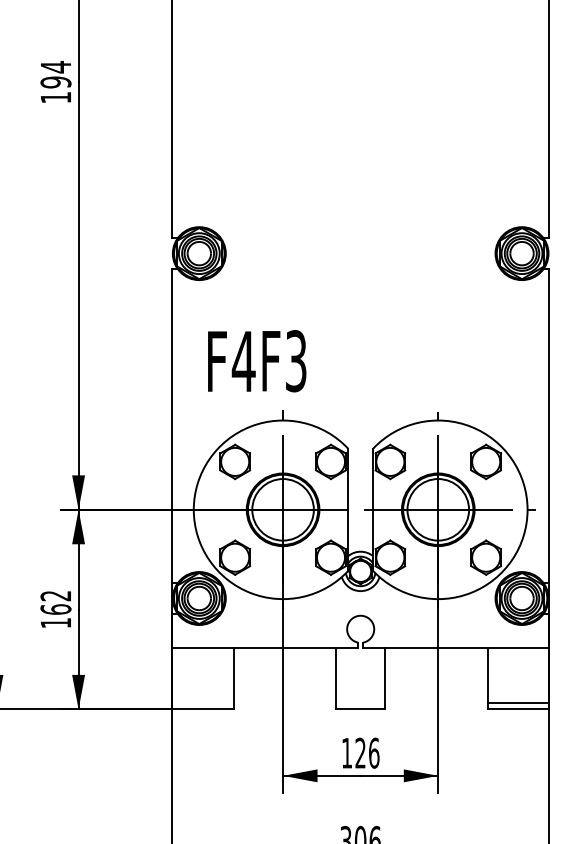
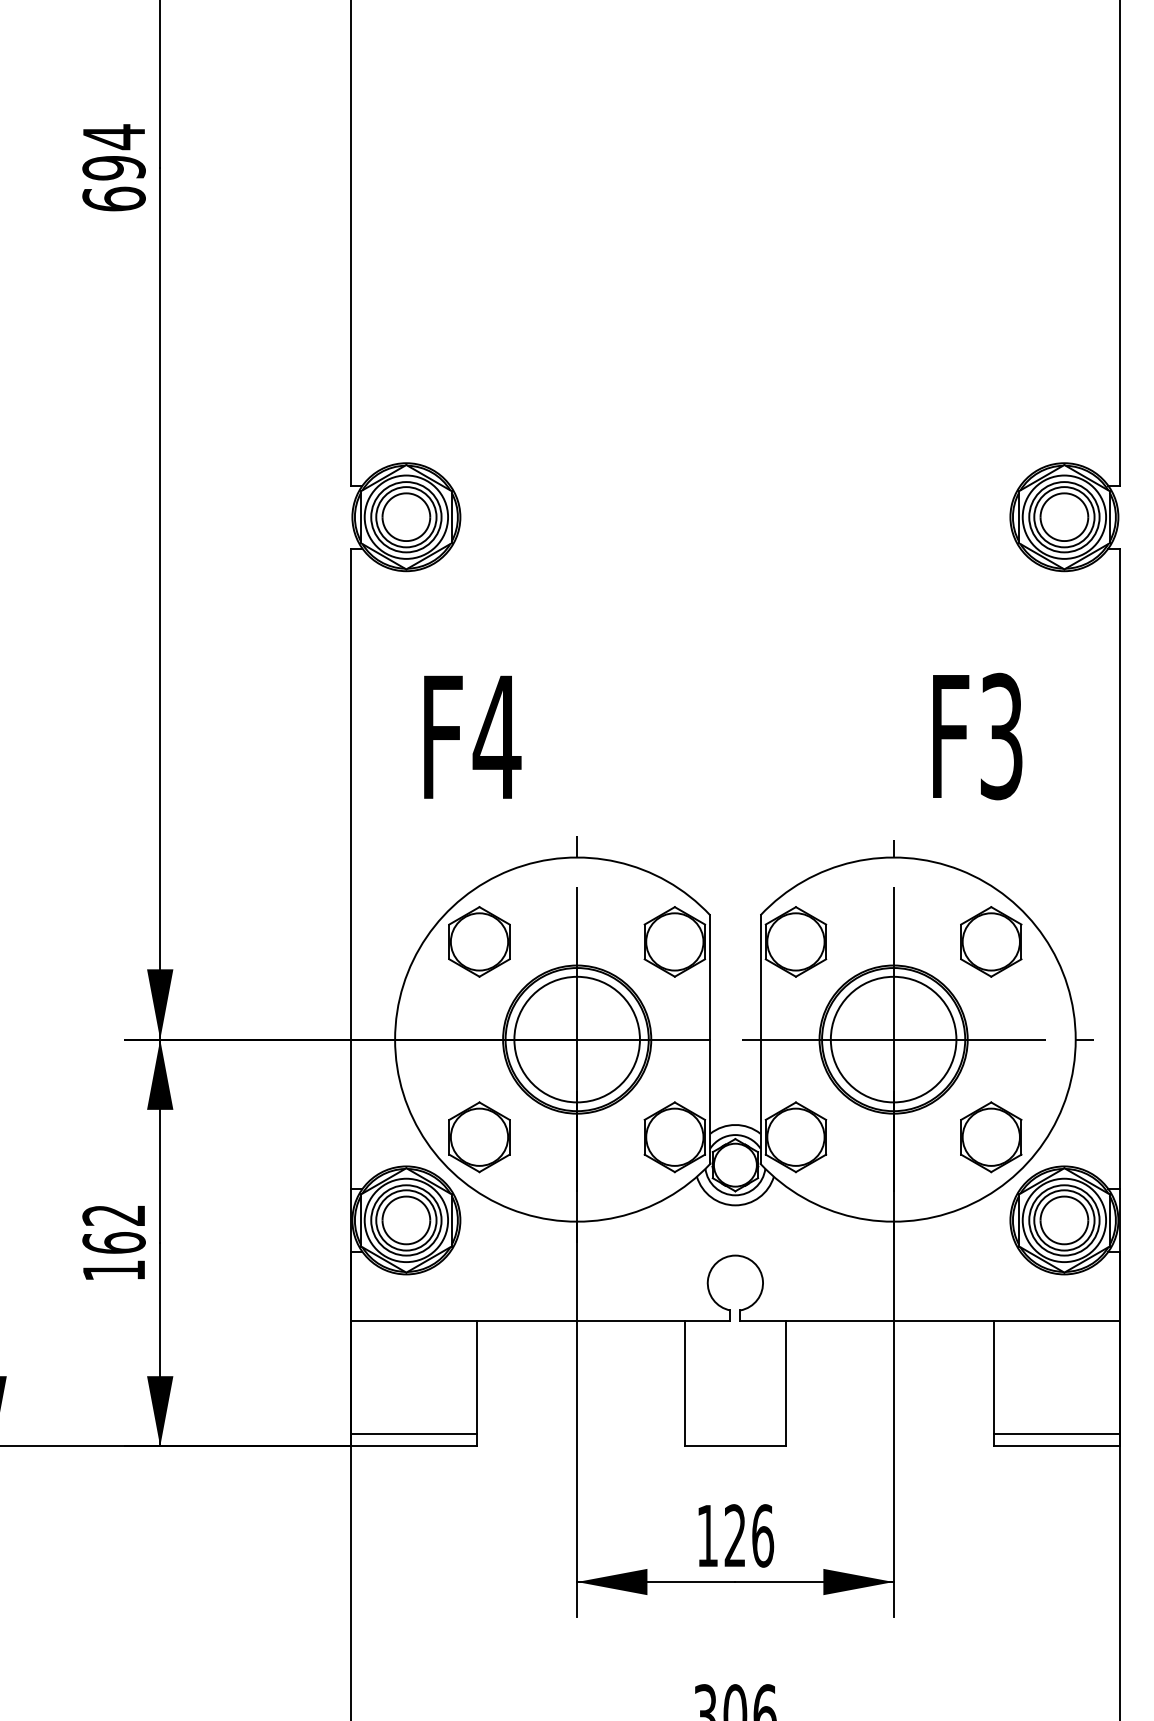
text: (55, 97) -> (113, 198), 194 -> 694
text: (284, 361) -> (977, 737), moved
line: (202, 703) -> (412, 1434), added

